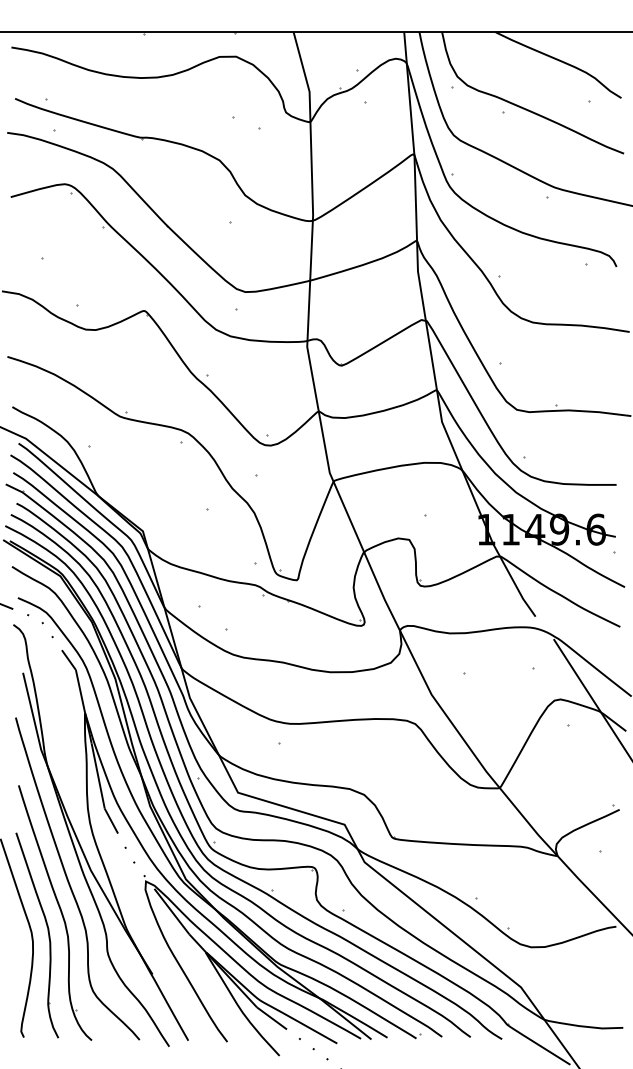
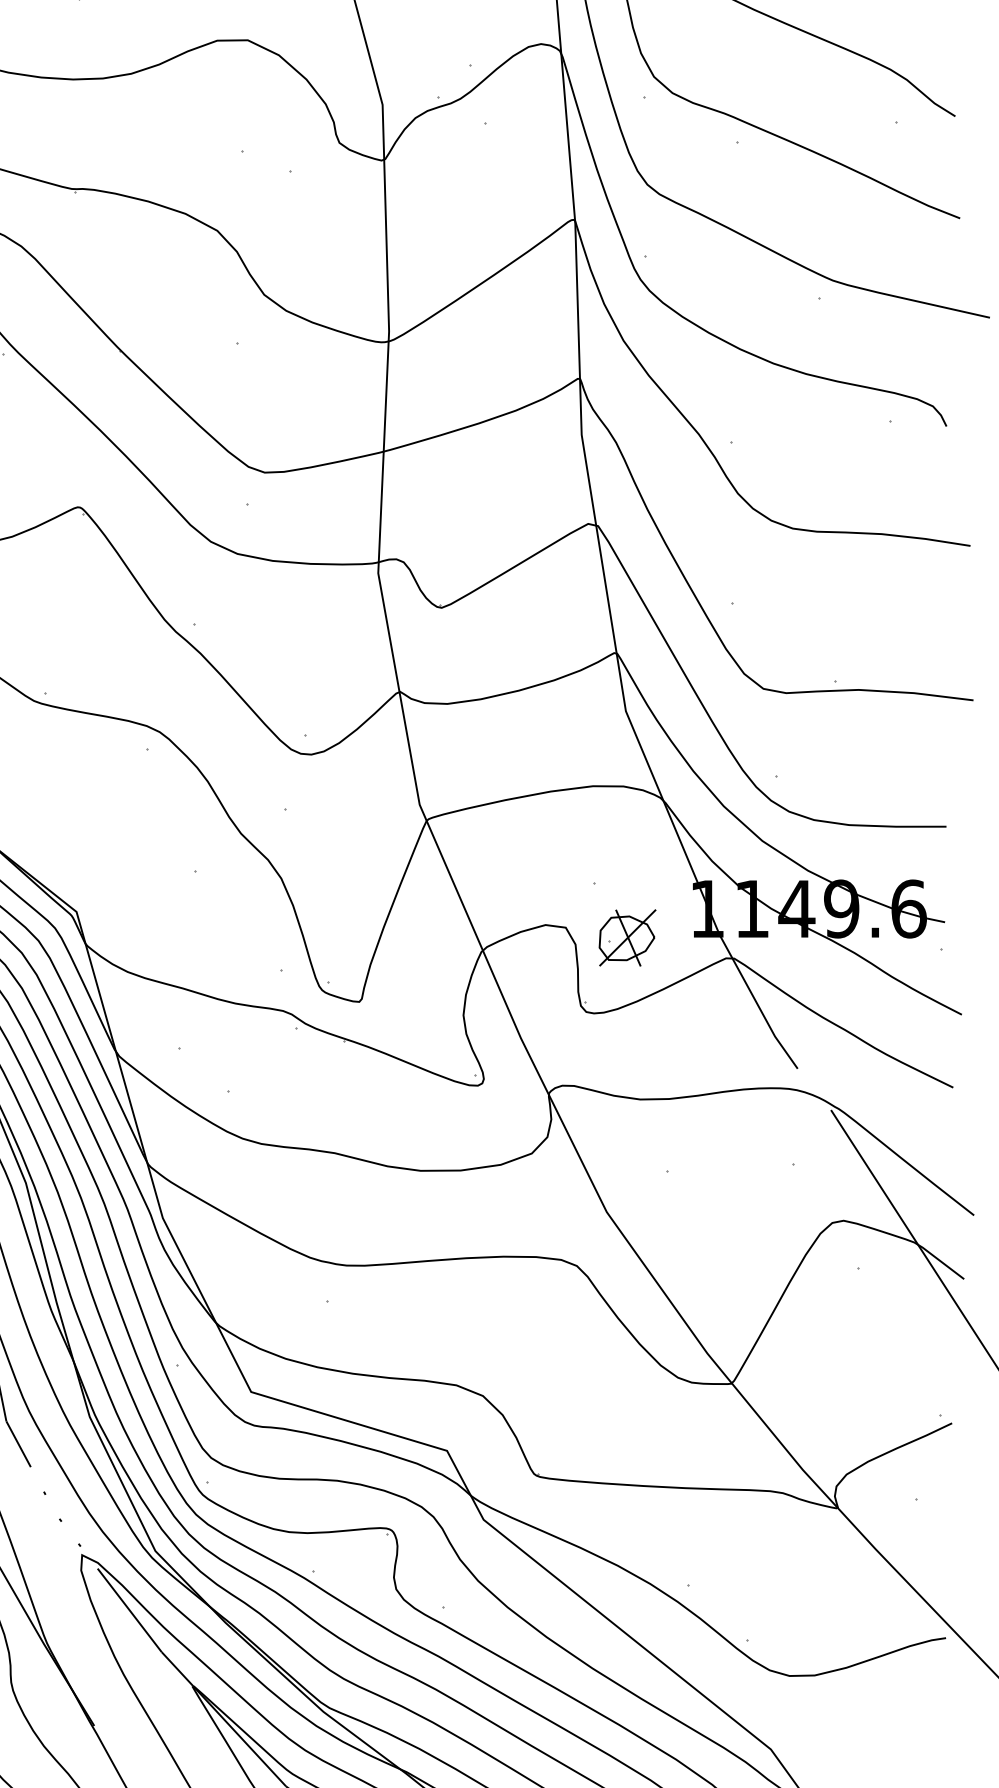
part: (442, 545) -> (626, 938), added

